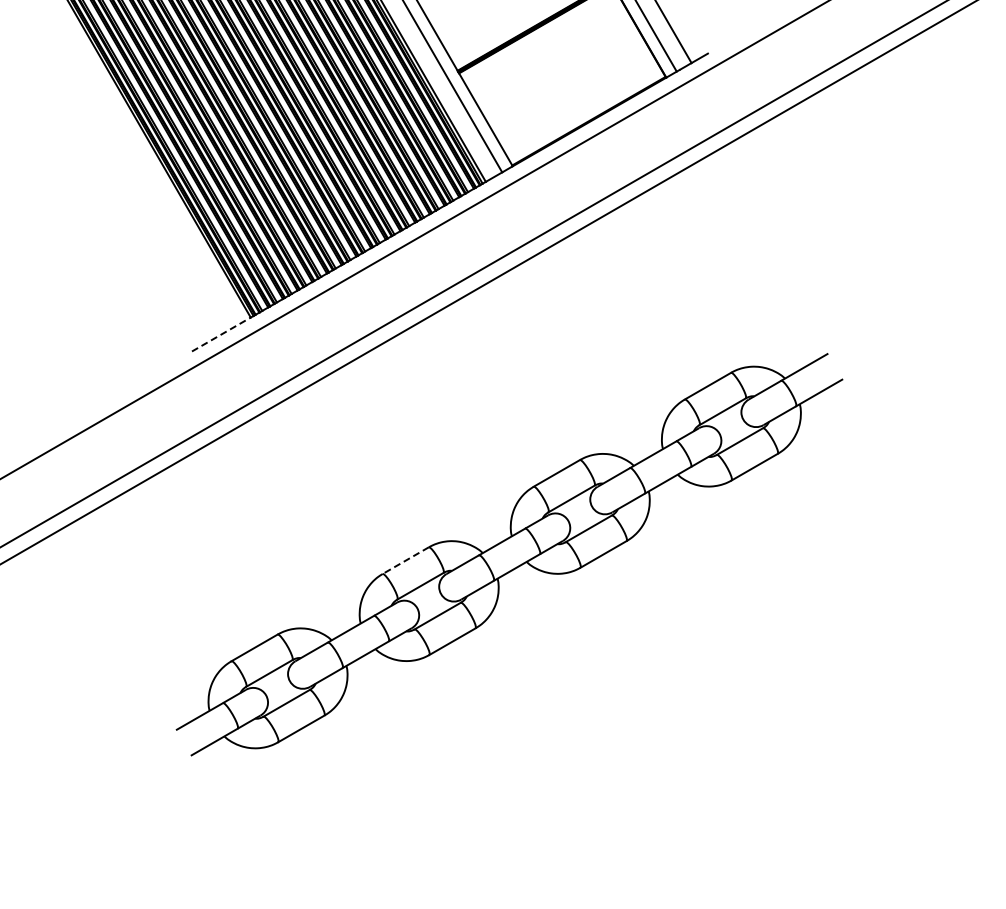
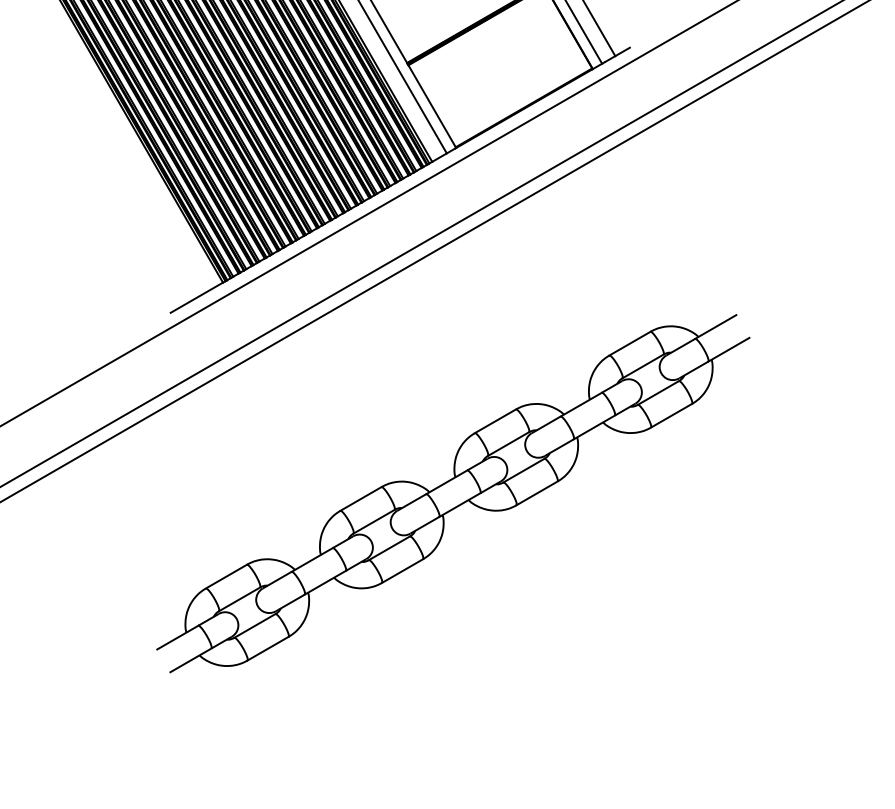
line: (221, 334) -> (196, 297), dashed -> solid
line: (405, 560) -> (360, 498), dashed -> solid

